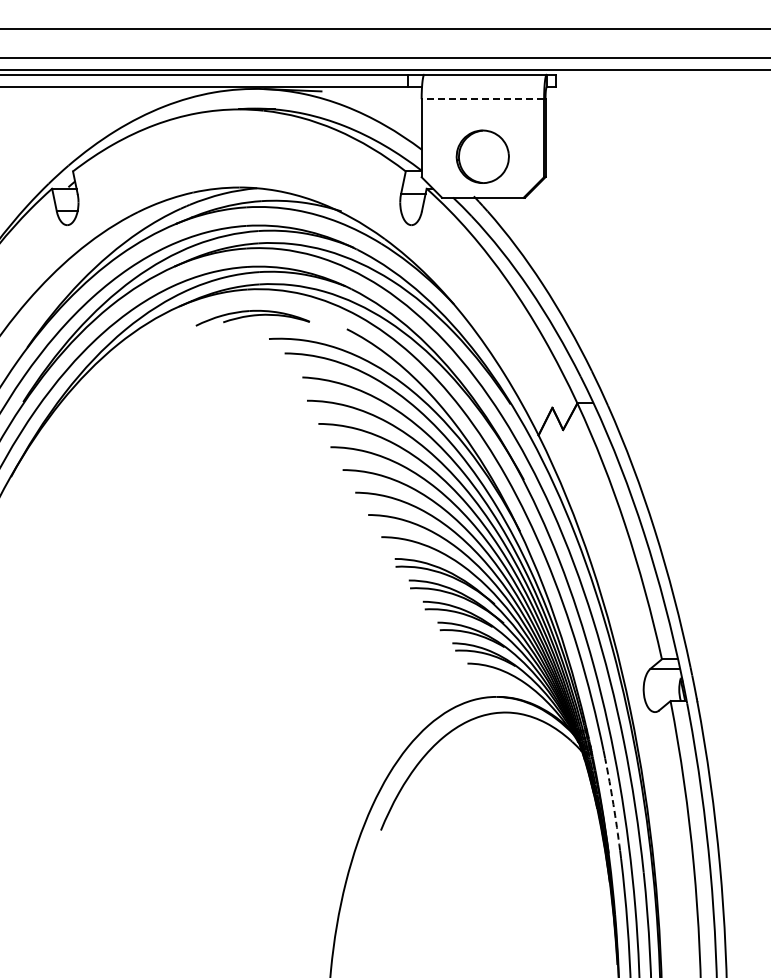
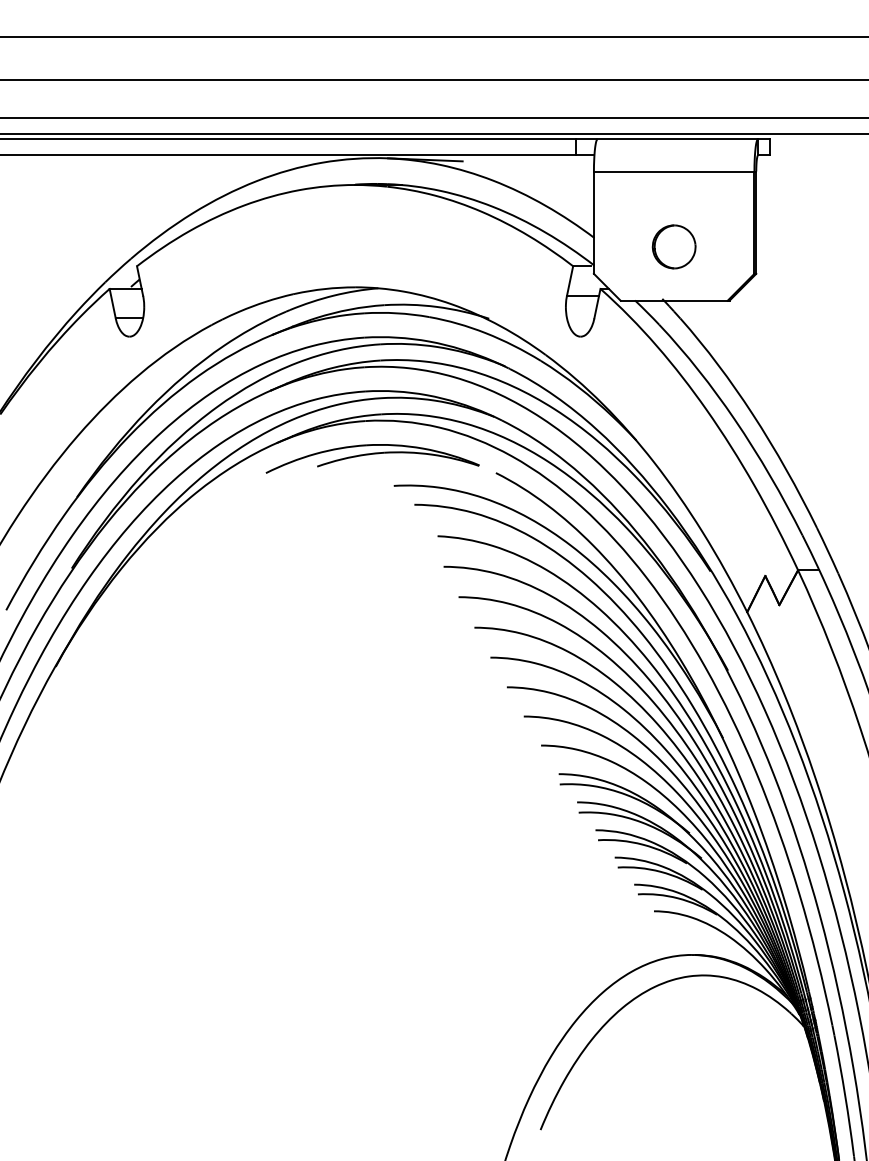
line: (482, 99) -> (673, 171), dashed -> solid
part: (482, 156) -> (673, 246), size x0.62
part: (252, 317) -> (372, 457), size x1.43
arc: (613, 804) -> (845, 1095), dashed -> solid

